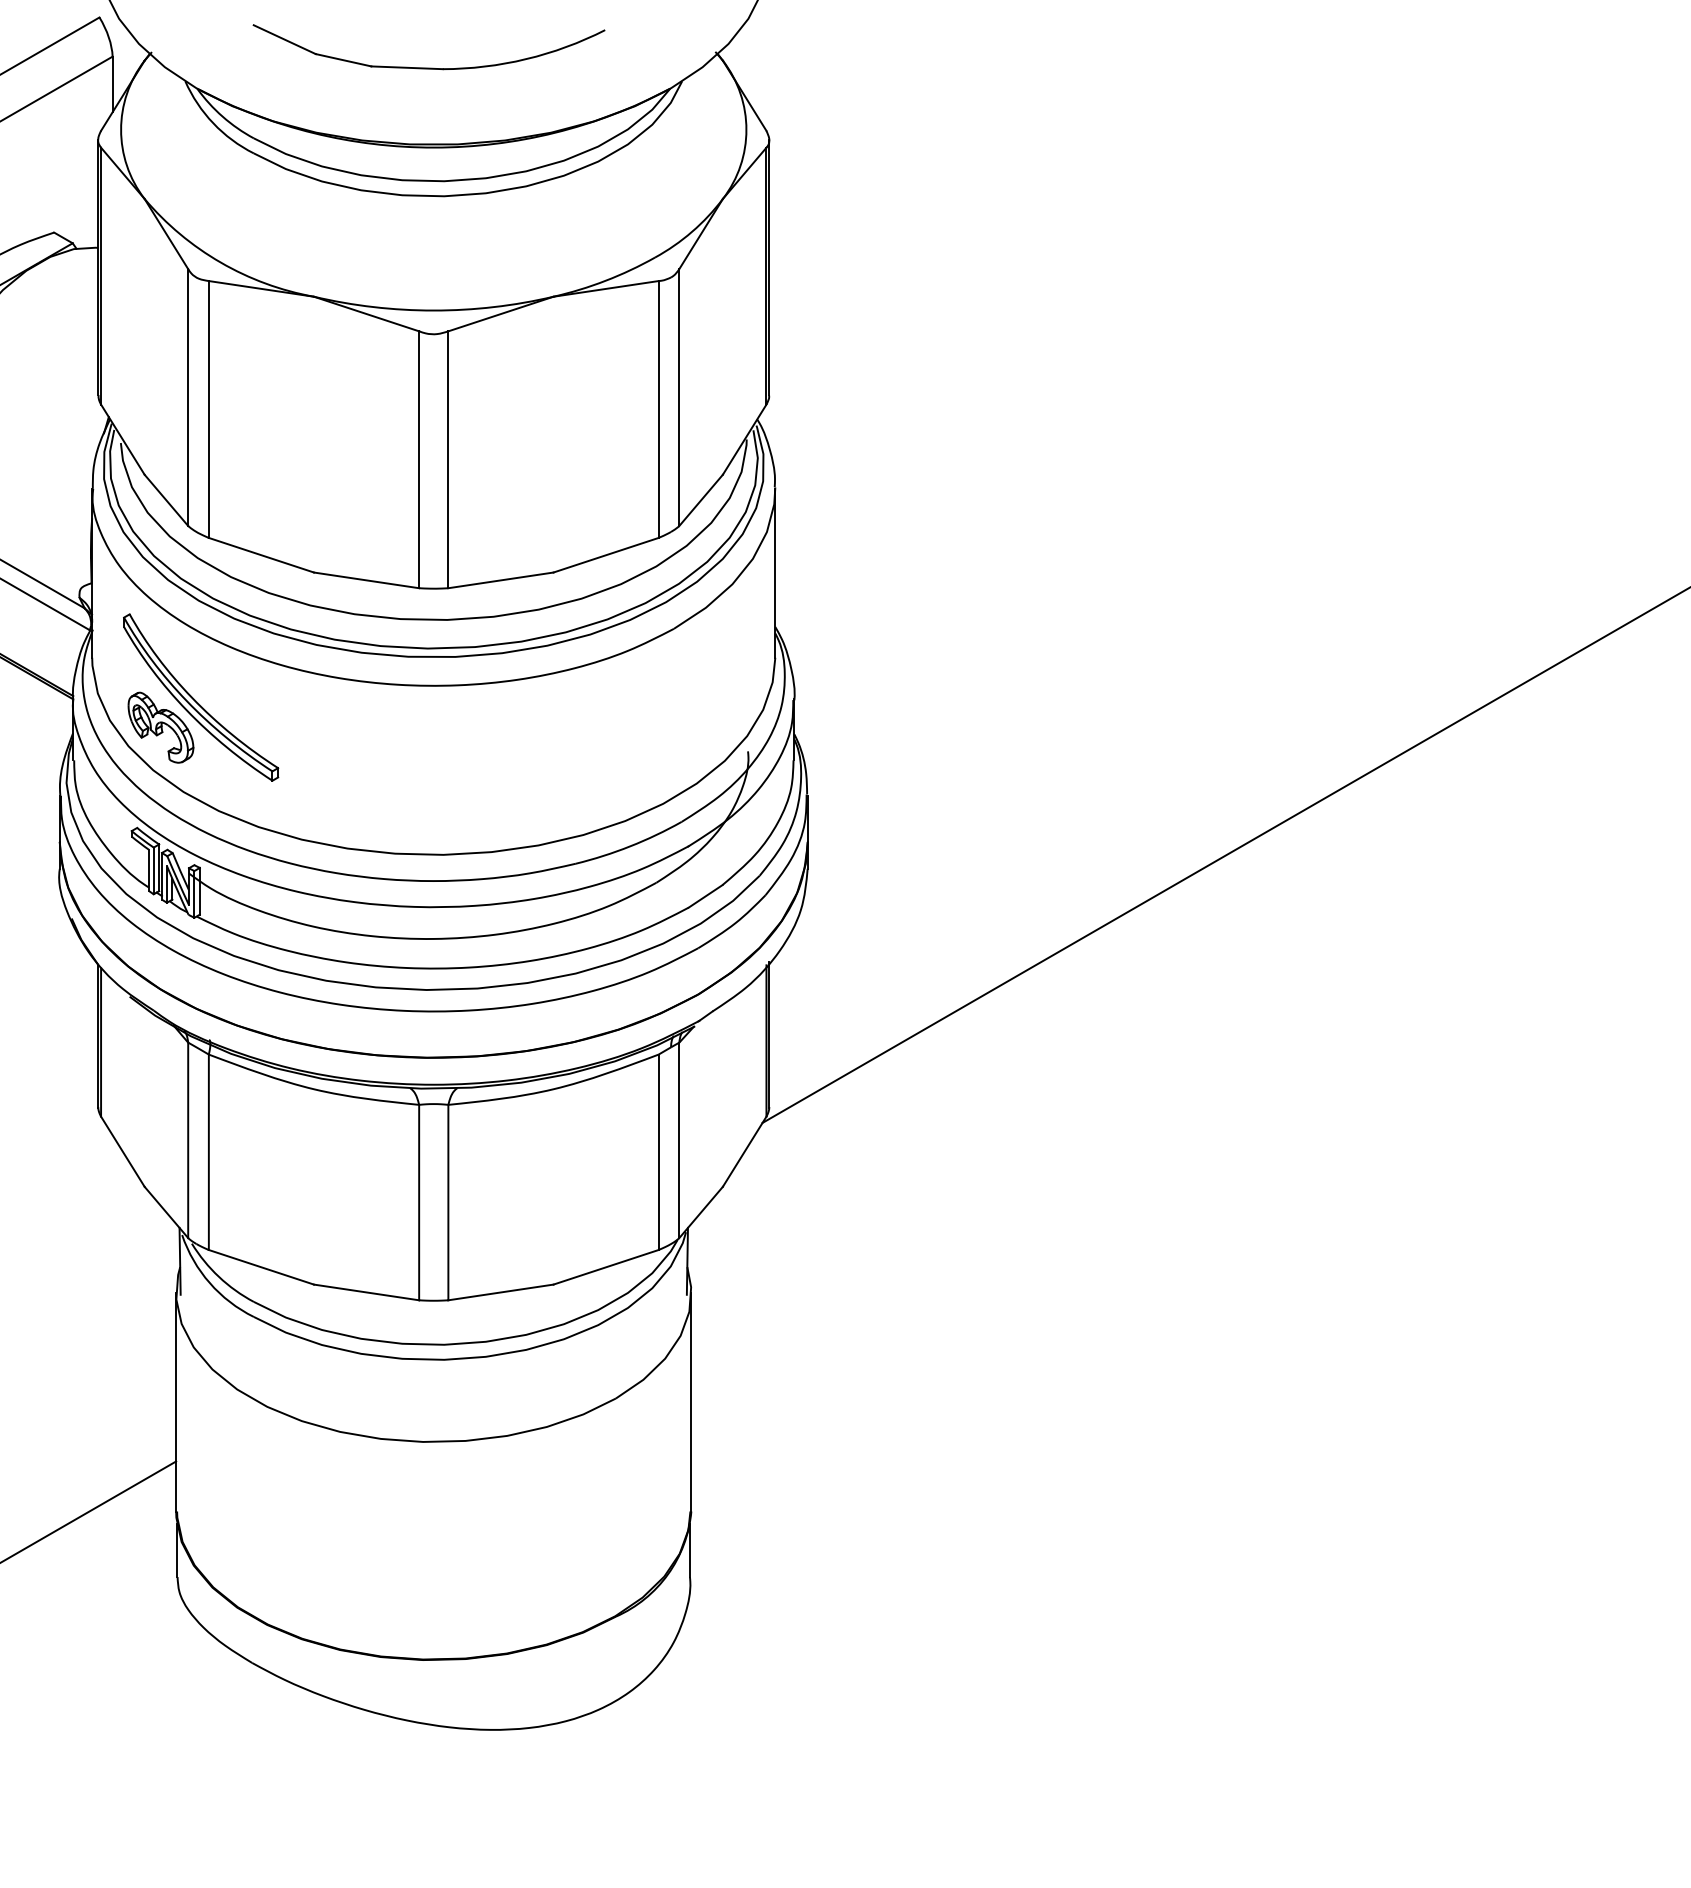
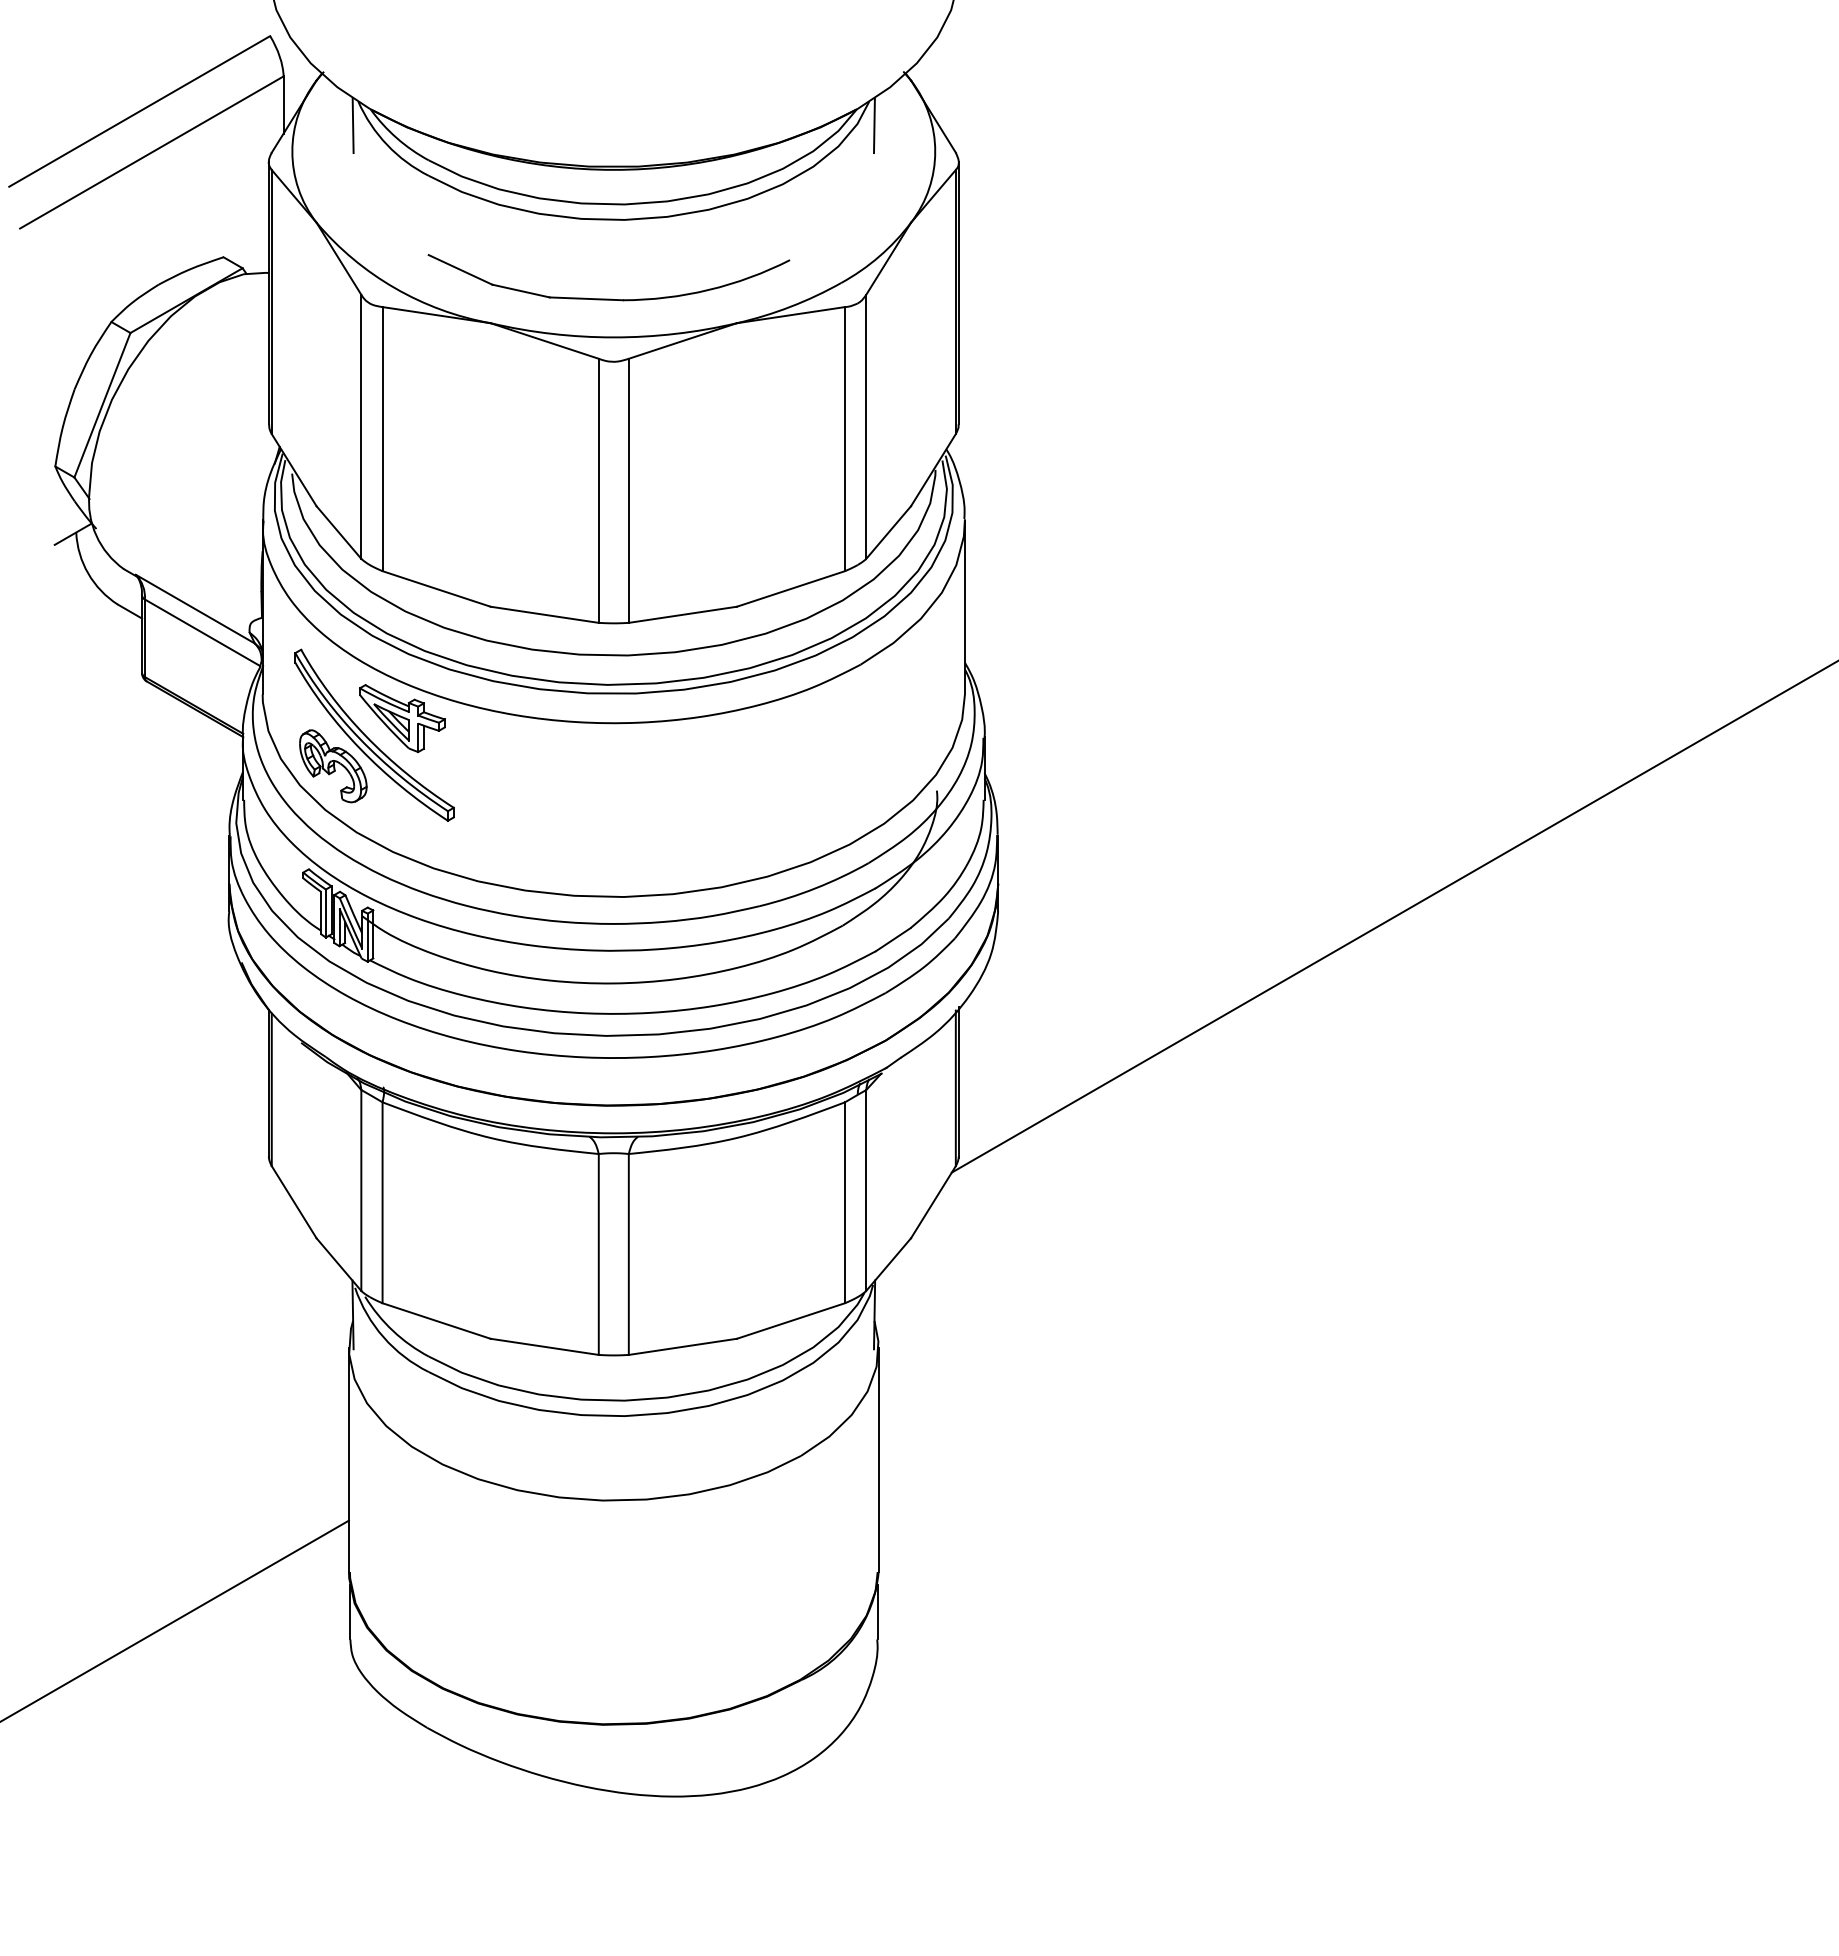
part: (428, 67) -> (608, 298), moved
line: (179, 104) -> (352, 125), added
line: (687, 104) -> (874, 125), added
part: (228, 681) -> (402, 718), added

